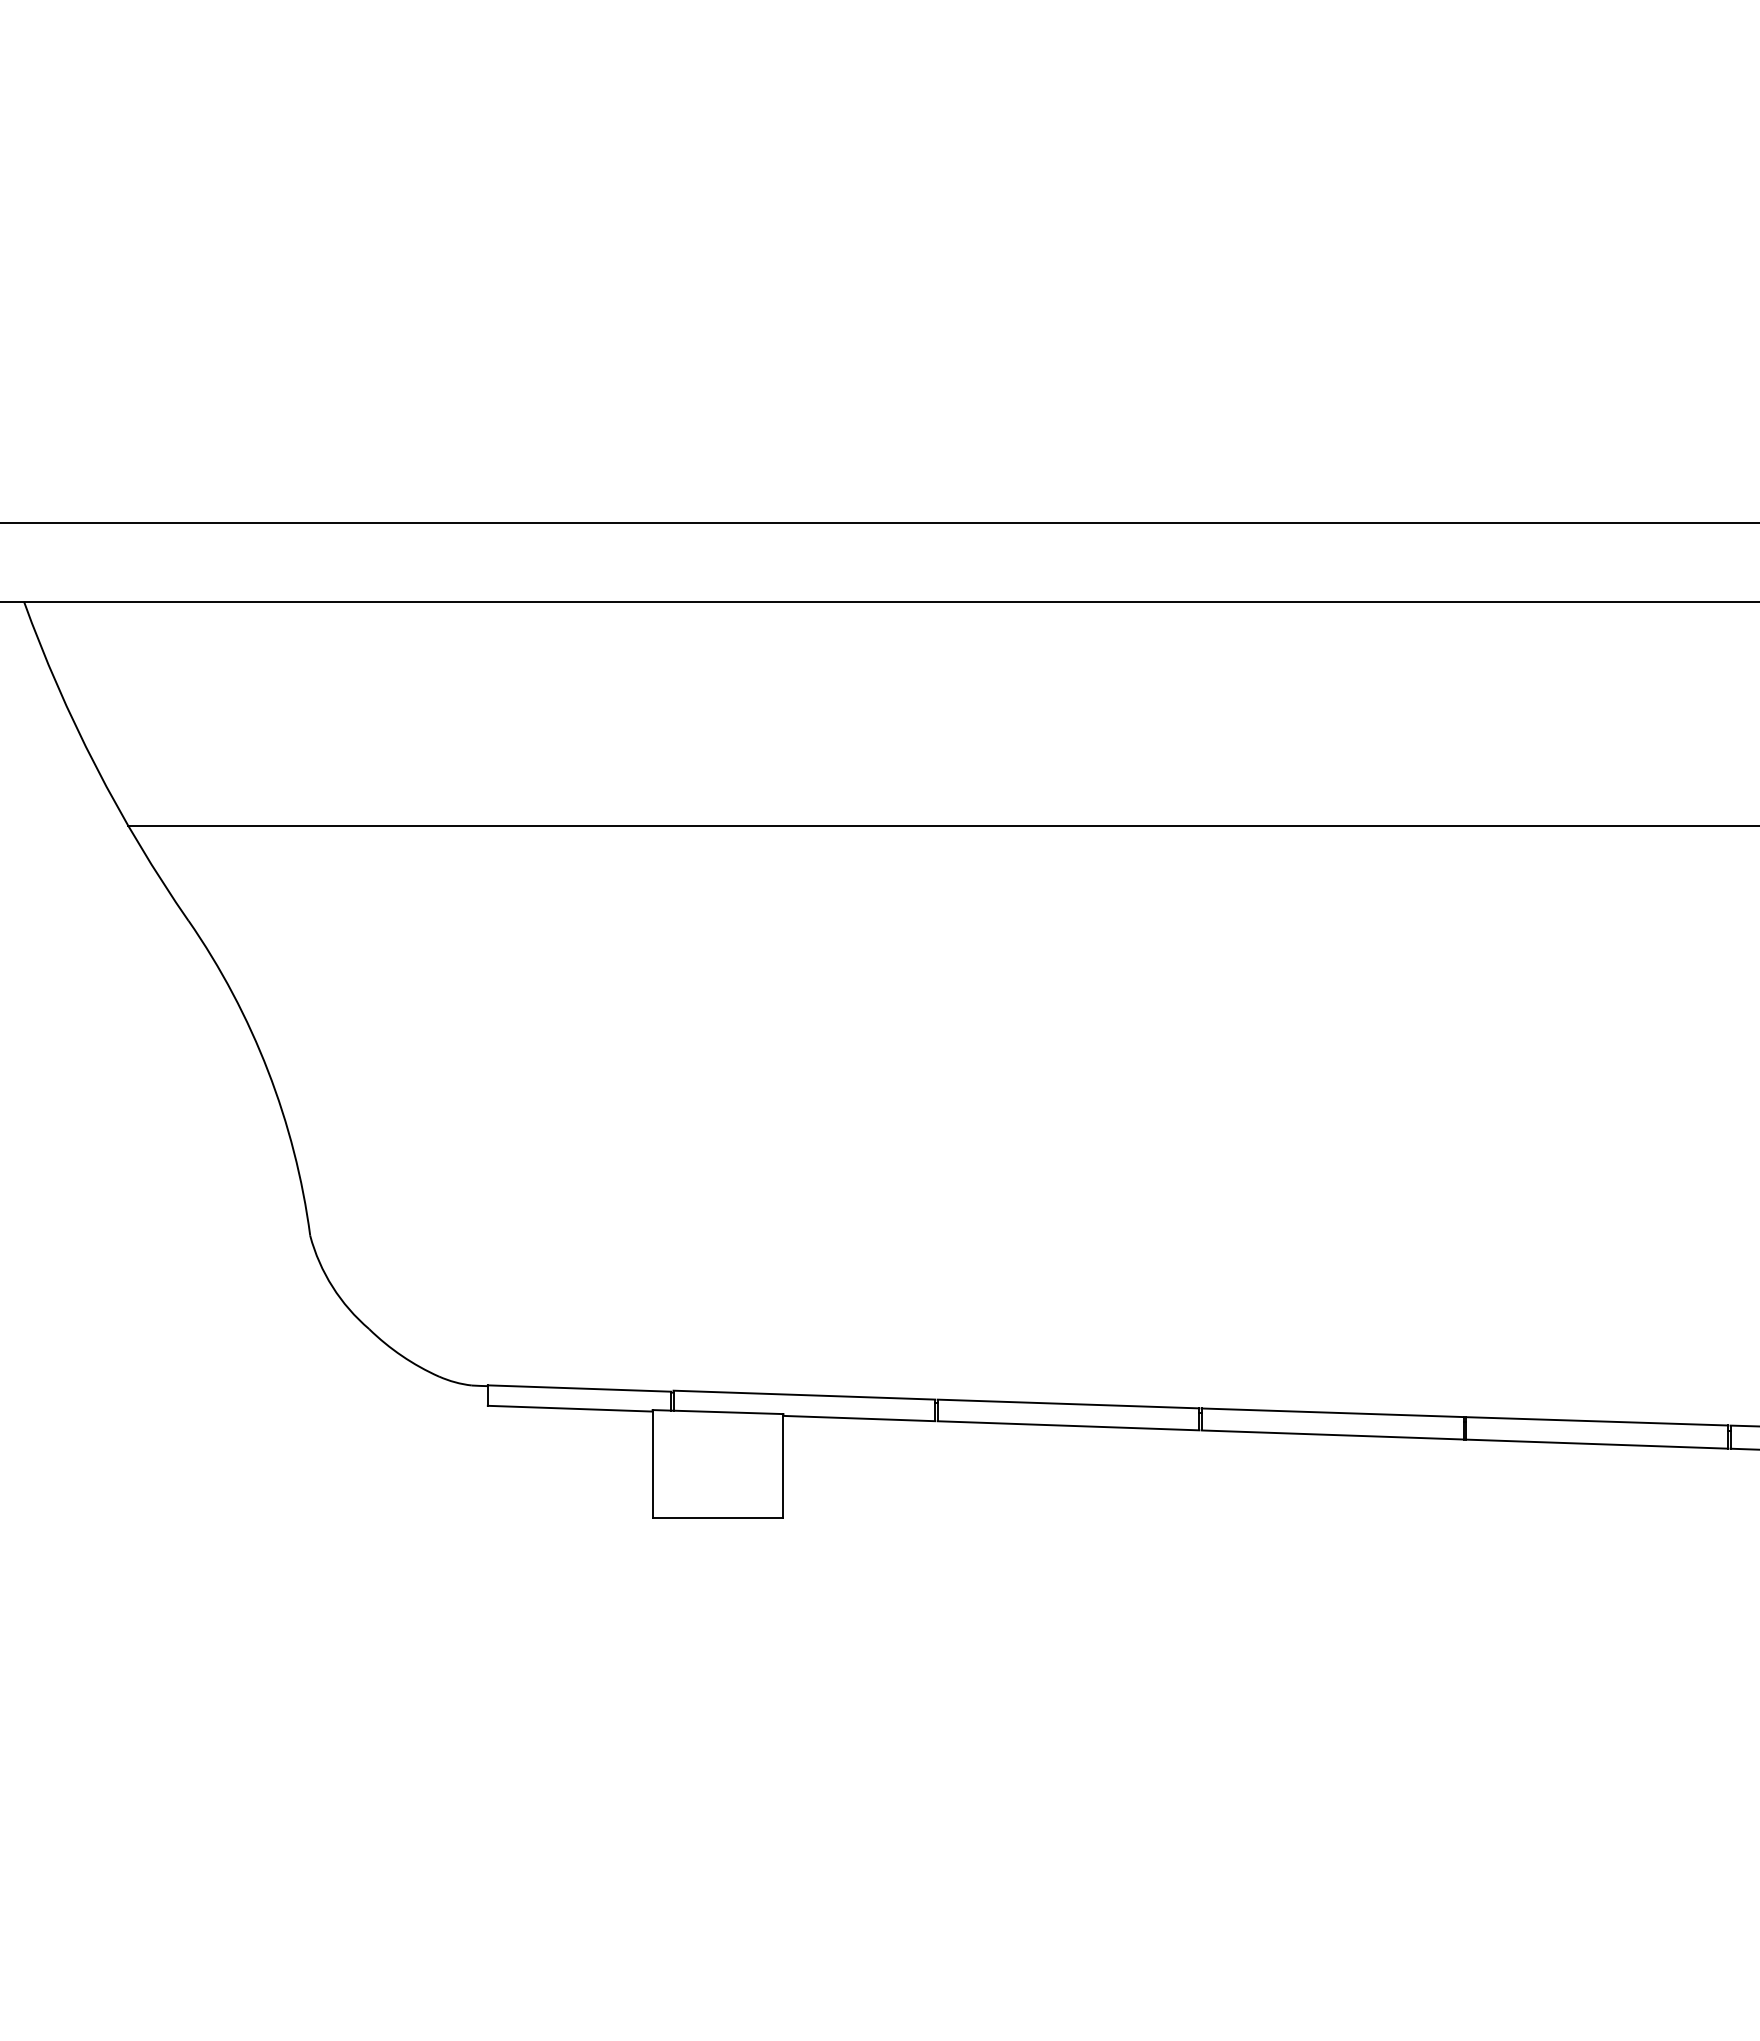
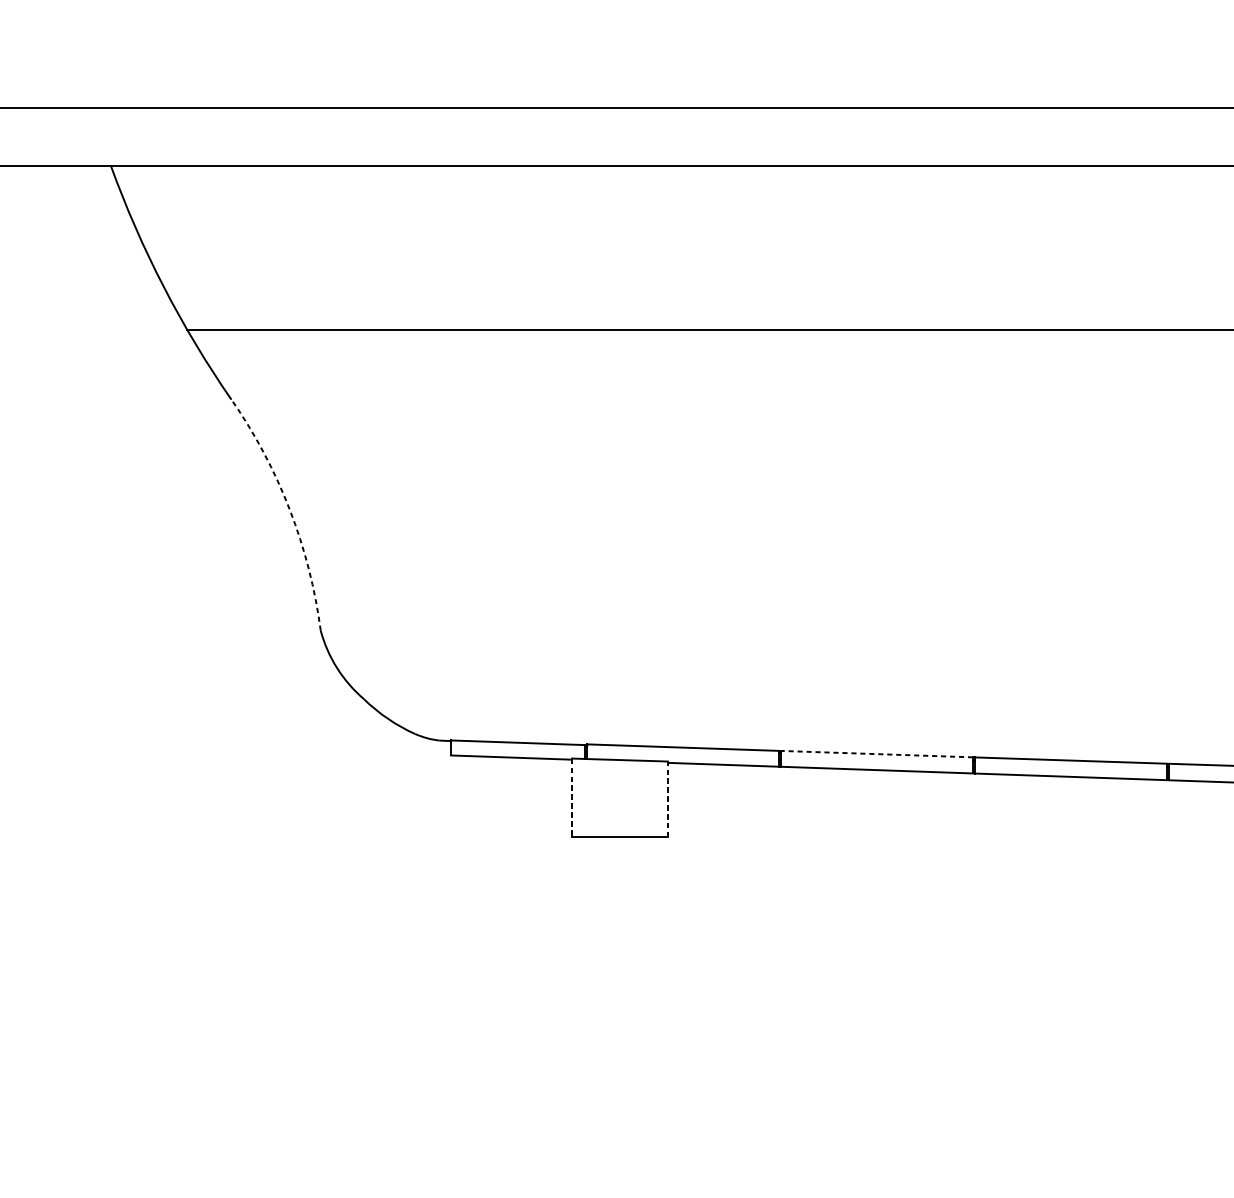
arc: (268, 1071) -> (290, 510), solid -> dashed
line: (1068, 1404) -> (877, 754), solid -> dashed
line: (652, 1463) -> (571, 797), solid -> dashed
line: (783, 1465) -> (667, 799), solid -> dashed

